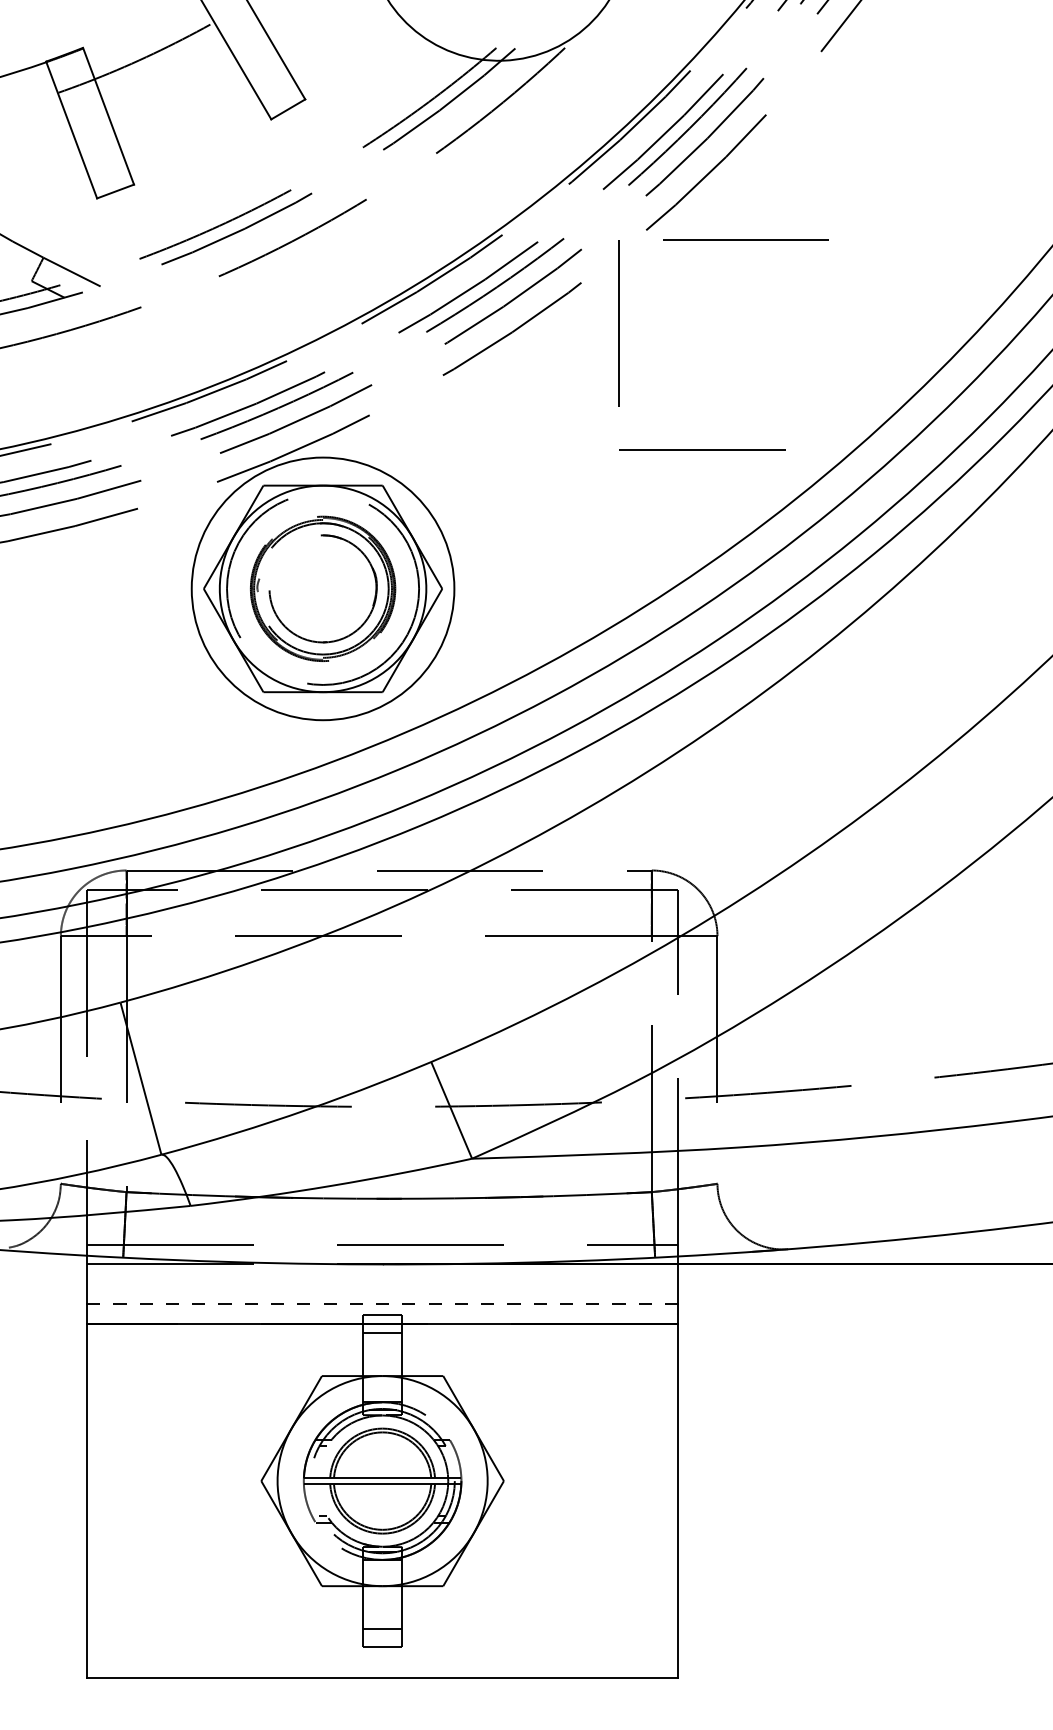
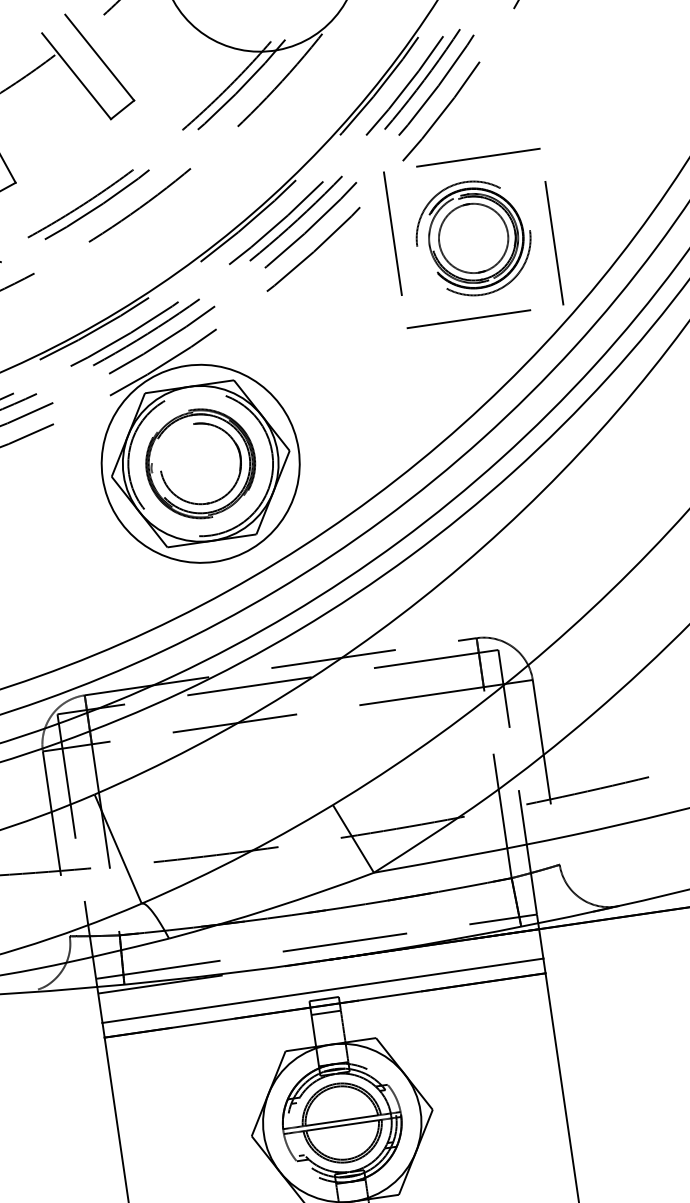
part: (724, 345) -> (473, 238), added
line: (828, 366) -> (553, 242), added
line: (383, 1303) -> (323, 990), dashed -> solid

